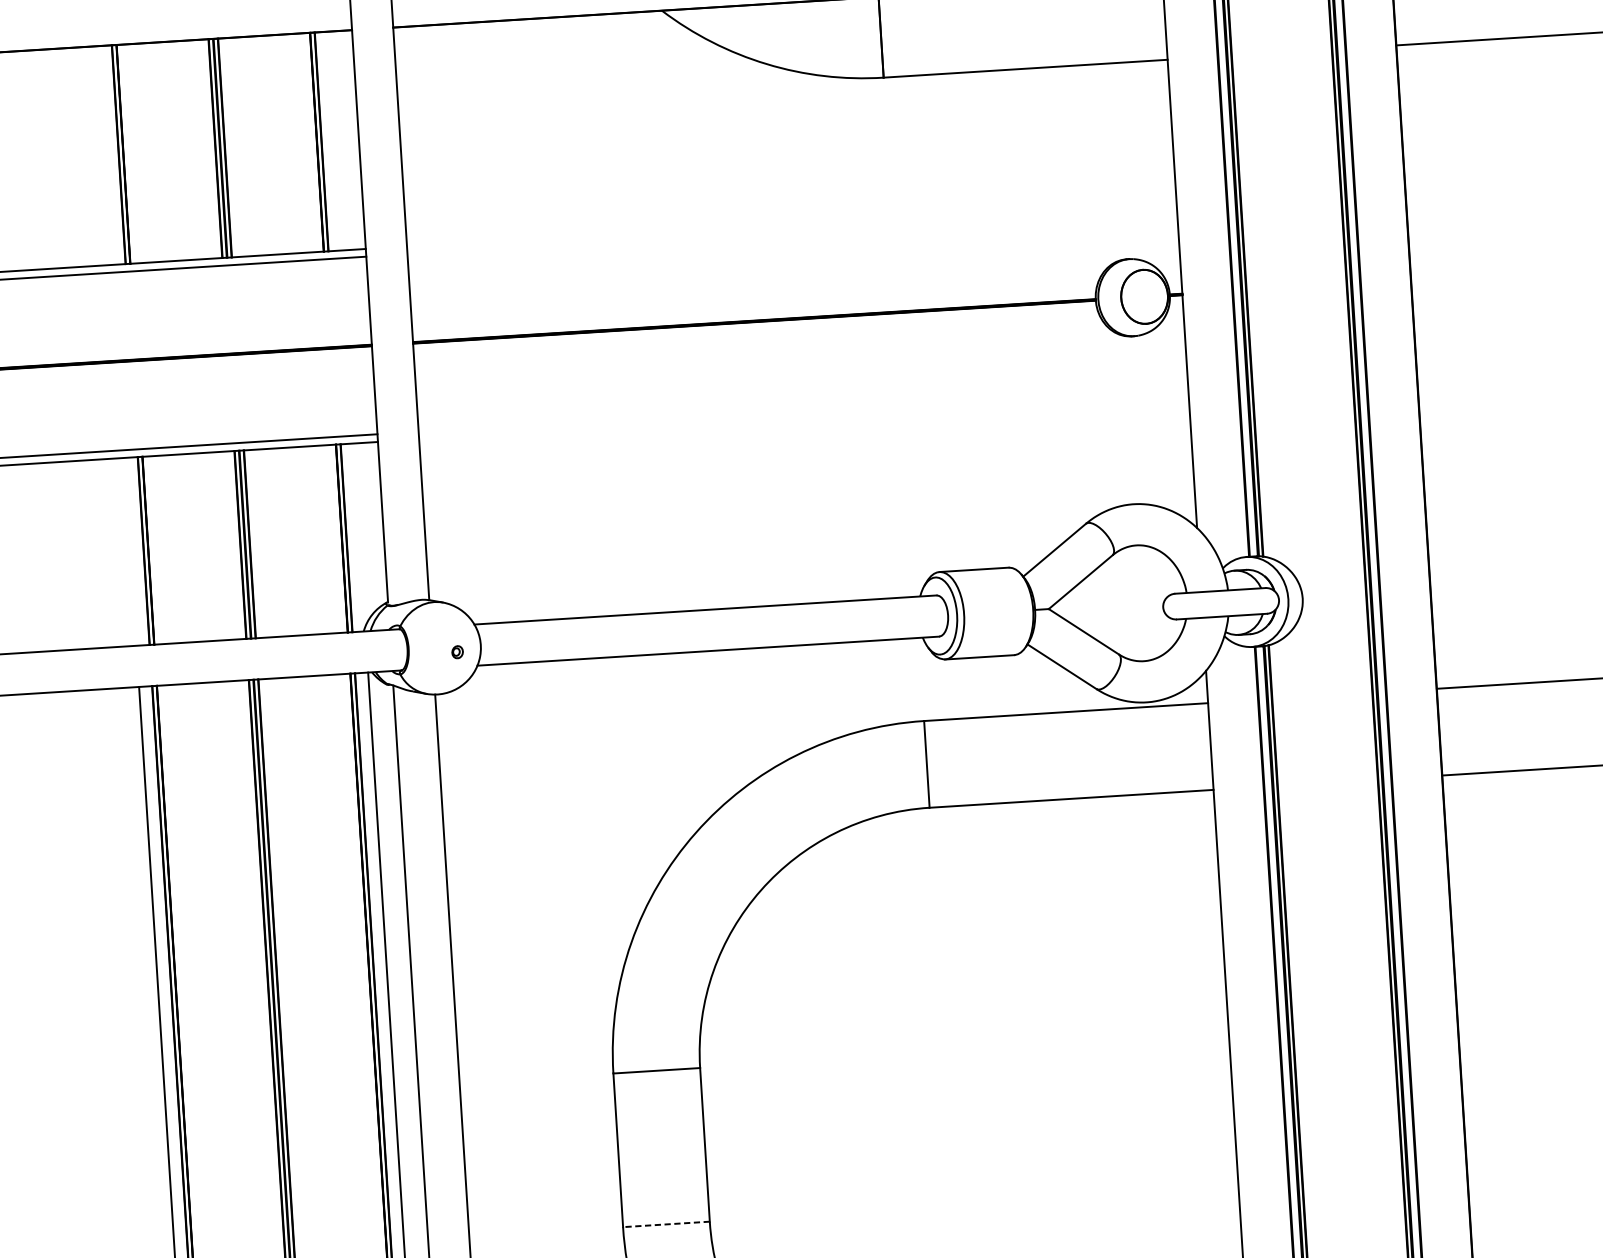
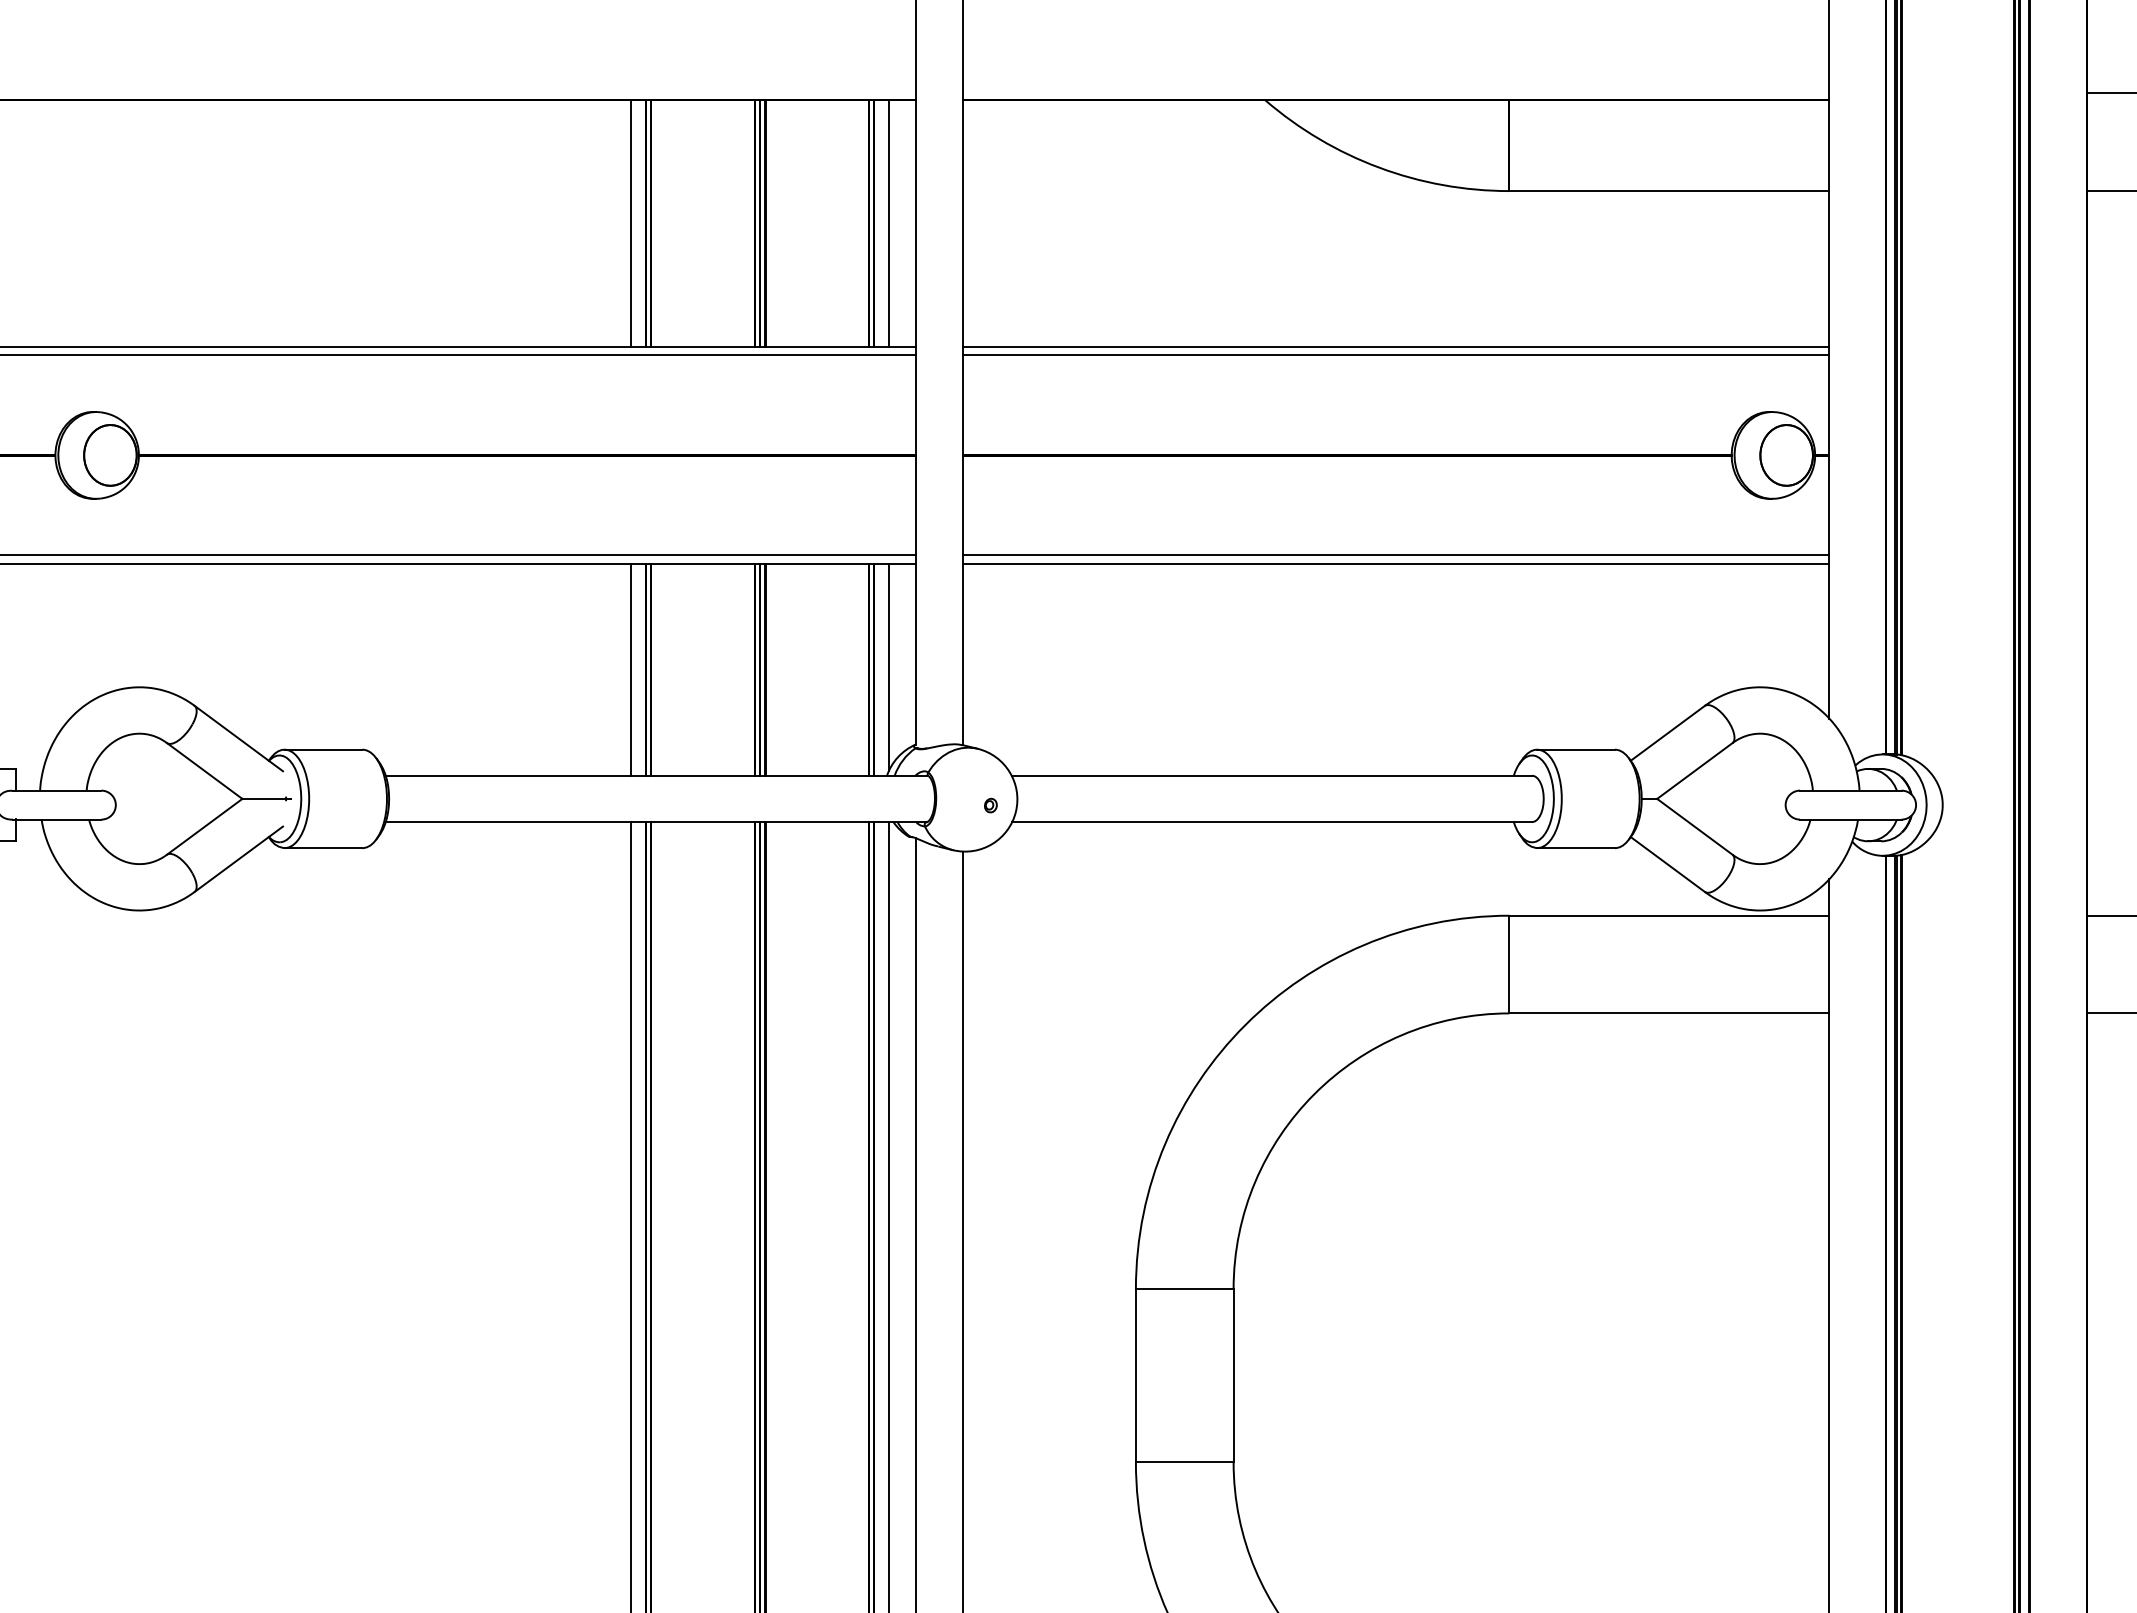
line: (335, 141) -> (889, 223), added
line: (106, 155) -> (631, 223), added
line: (791, 222) -> (1395, 346), added
line: (791, 230) -> (1395, 355), added
line: (802, 407) -> (1395, 555), added
line: (803, 415) -> (1395, 564), added
line: (359, 535) -> (889, 667), added
line: (130, 551) -> (631, 669), added
line: (666, 1224) -> (1184, 1462), dashed -> solid

